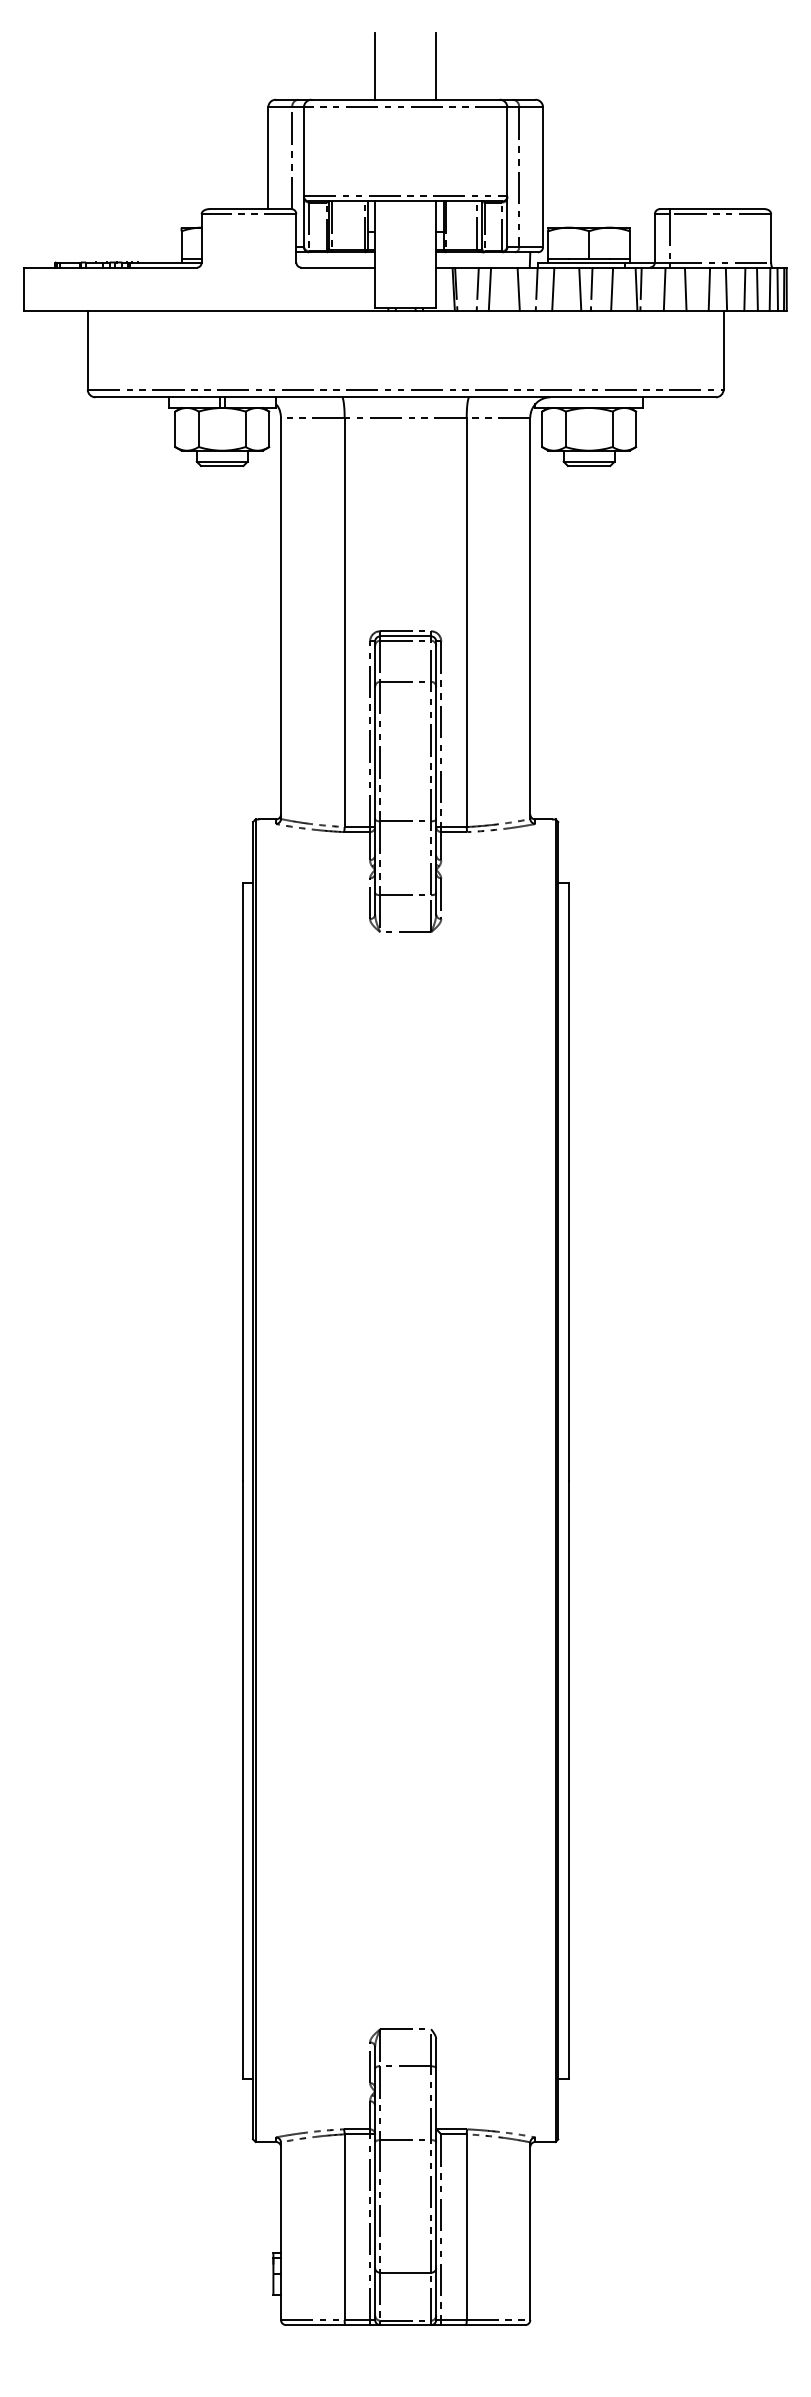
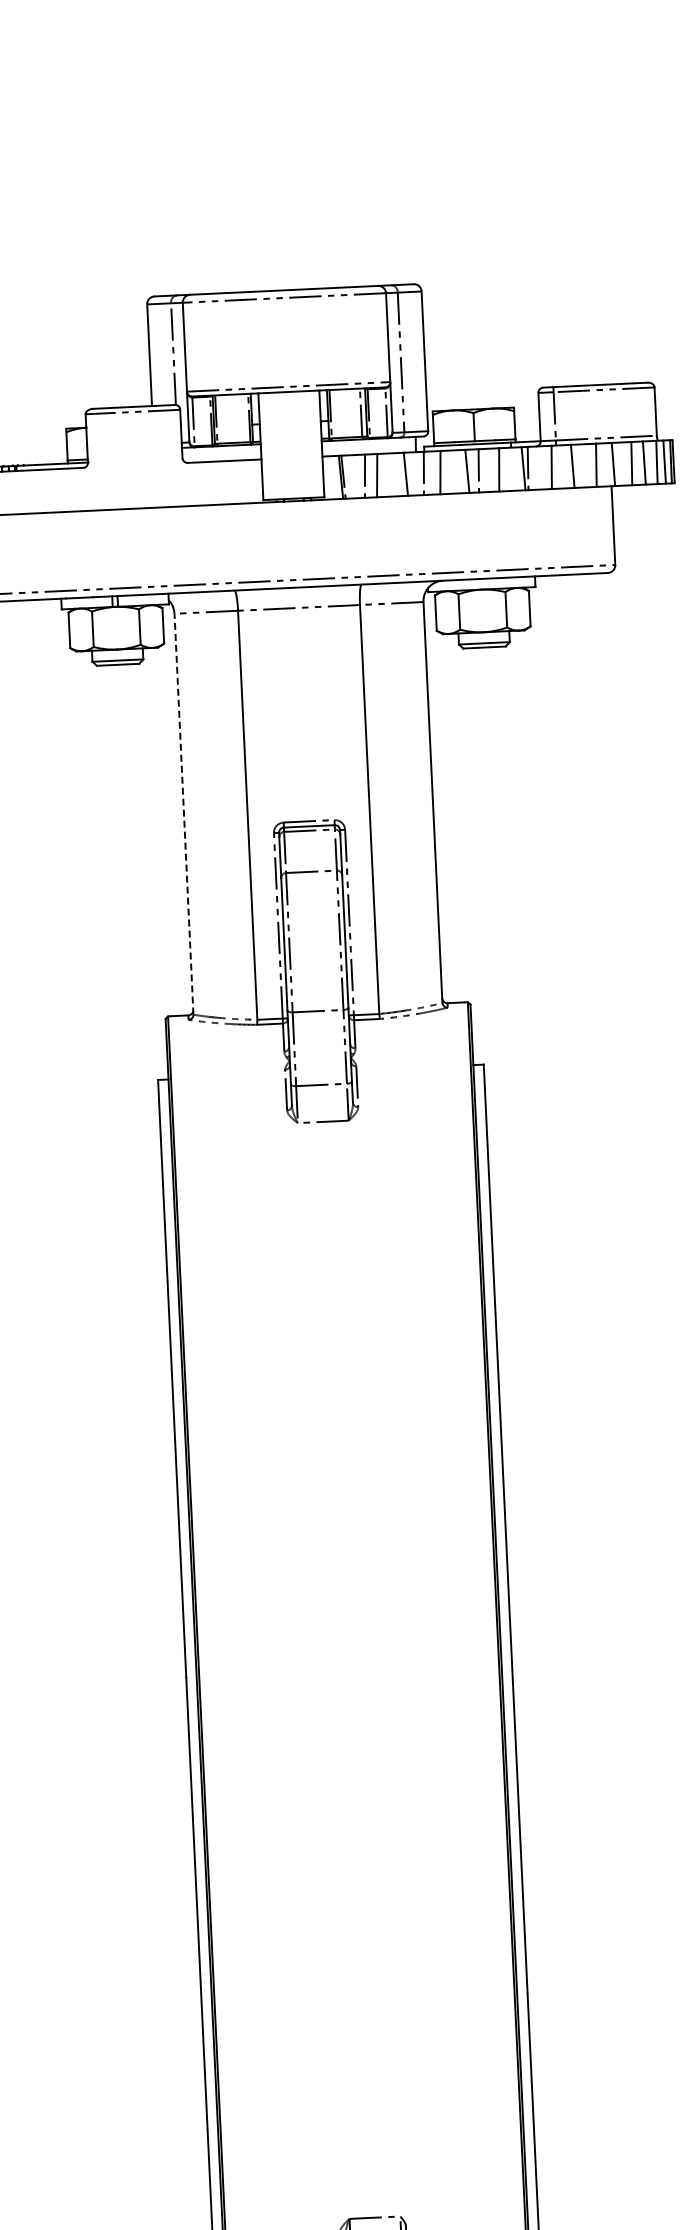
line: (375, 66) -> (252, 258), removed
line: (436, 66) -> (313, 255), removed
line: (281, 618) -> (184, 814), solid -> dashed

